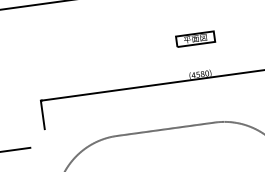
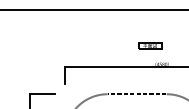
part: (196, 37) -> (150, 45), moved

